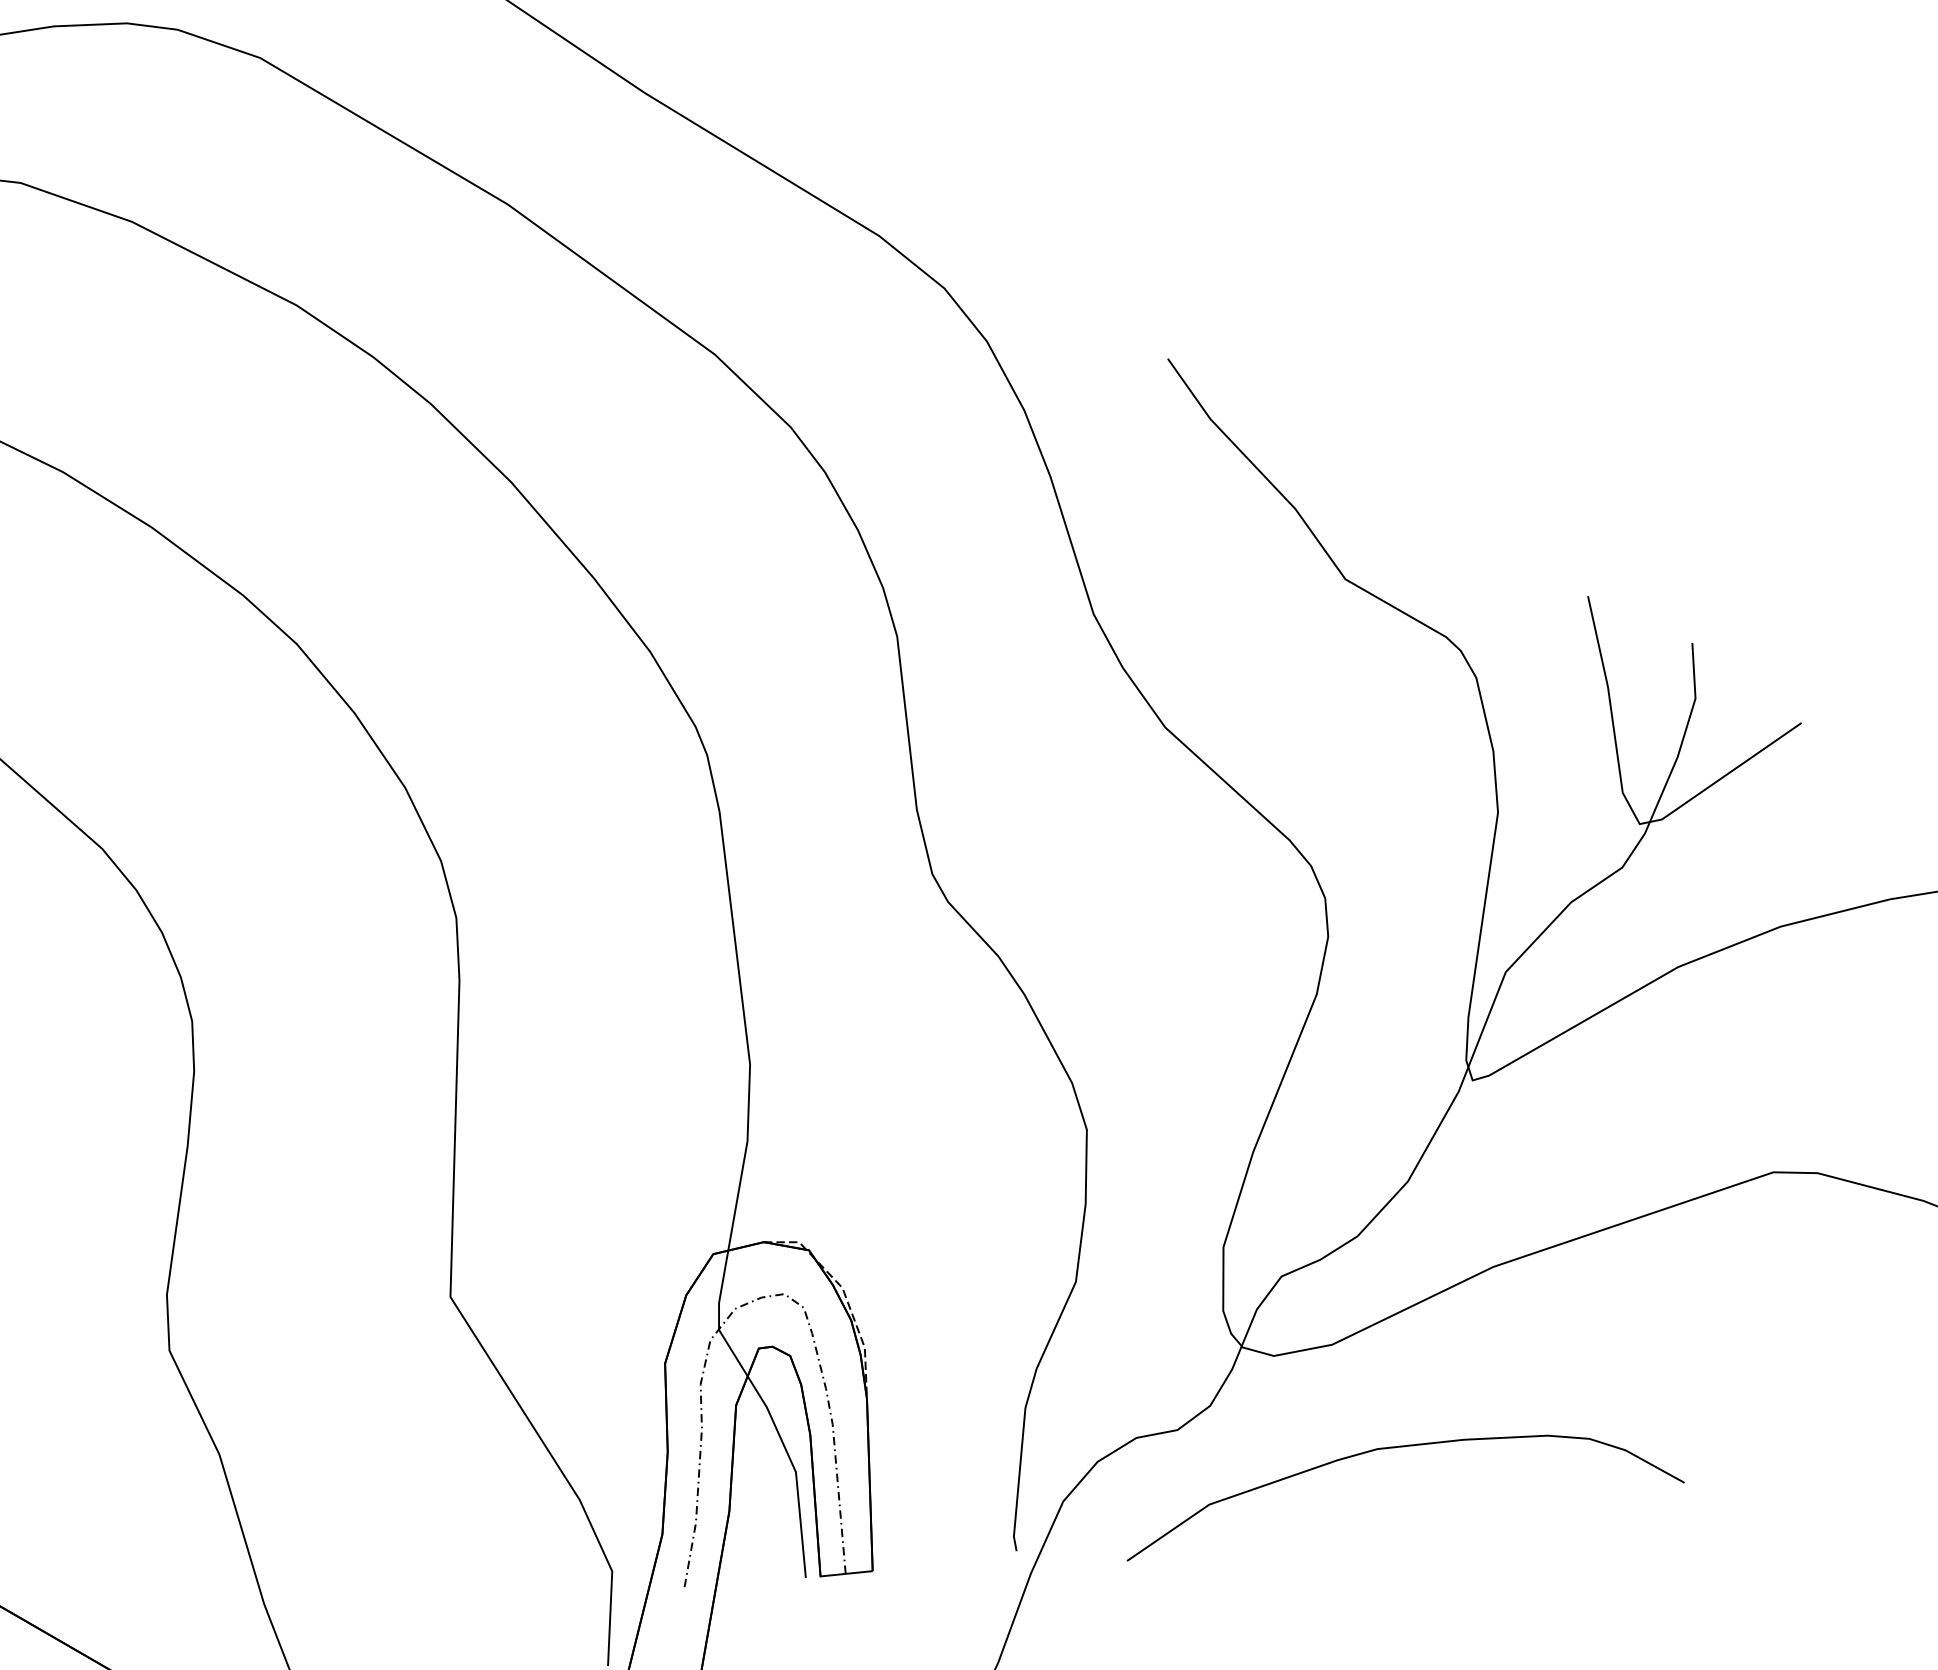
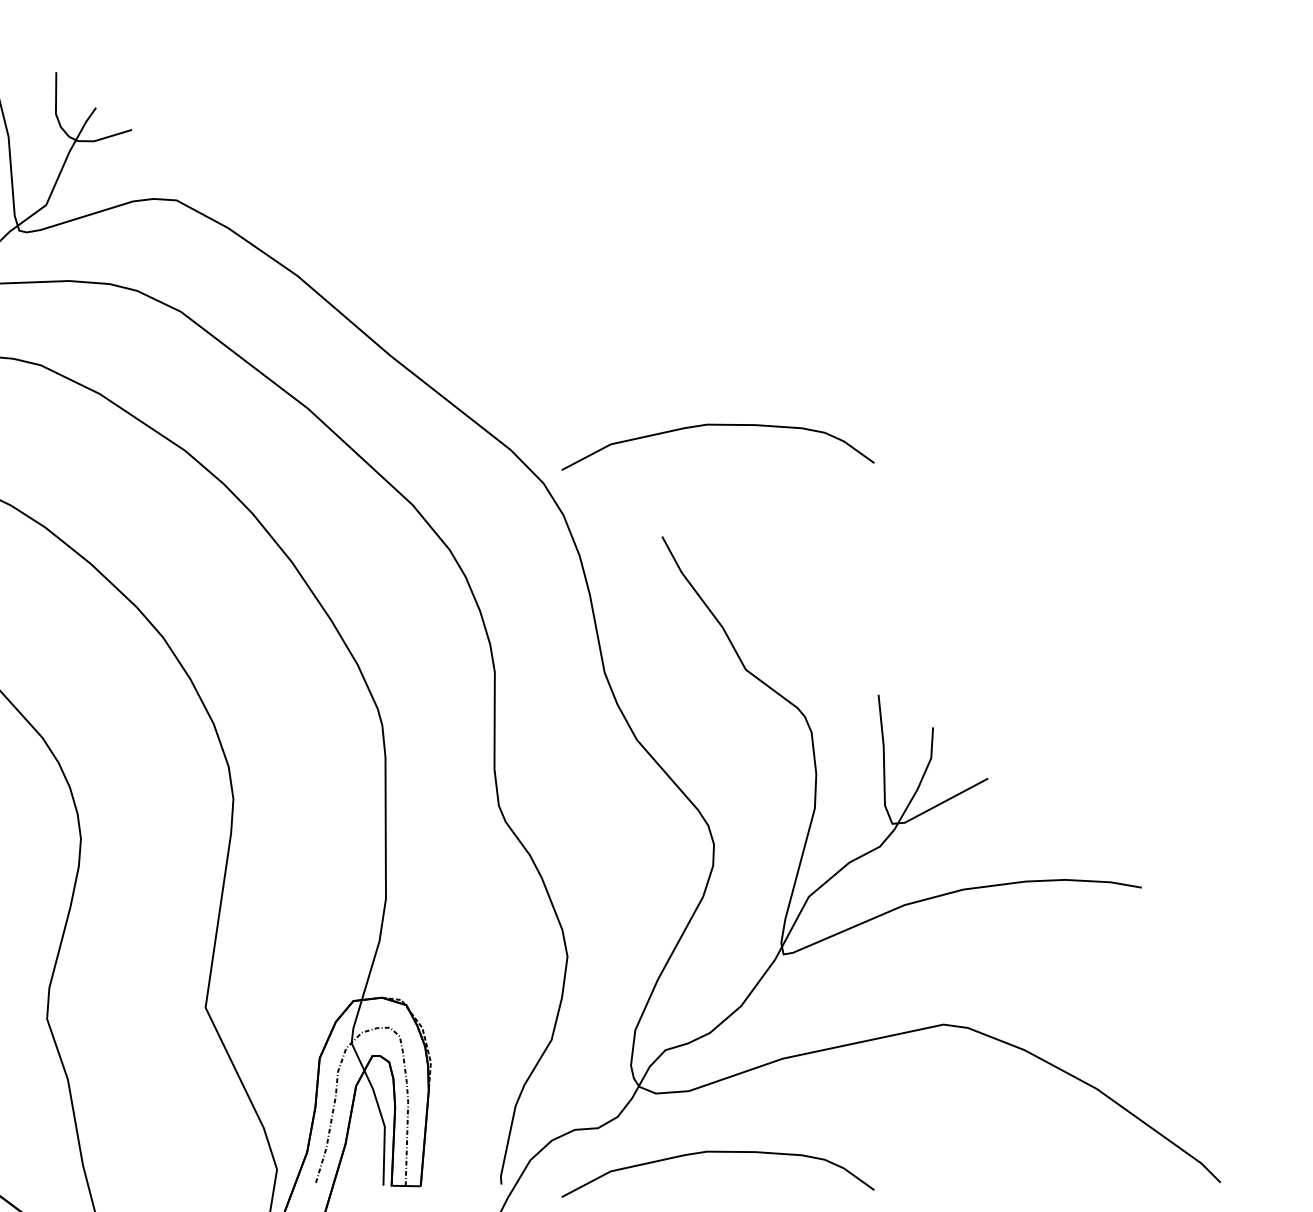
curve: (1243, 148) -> (717, 425), added

